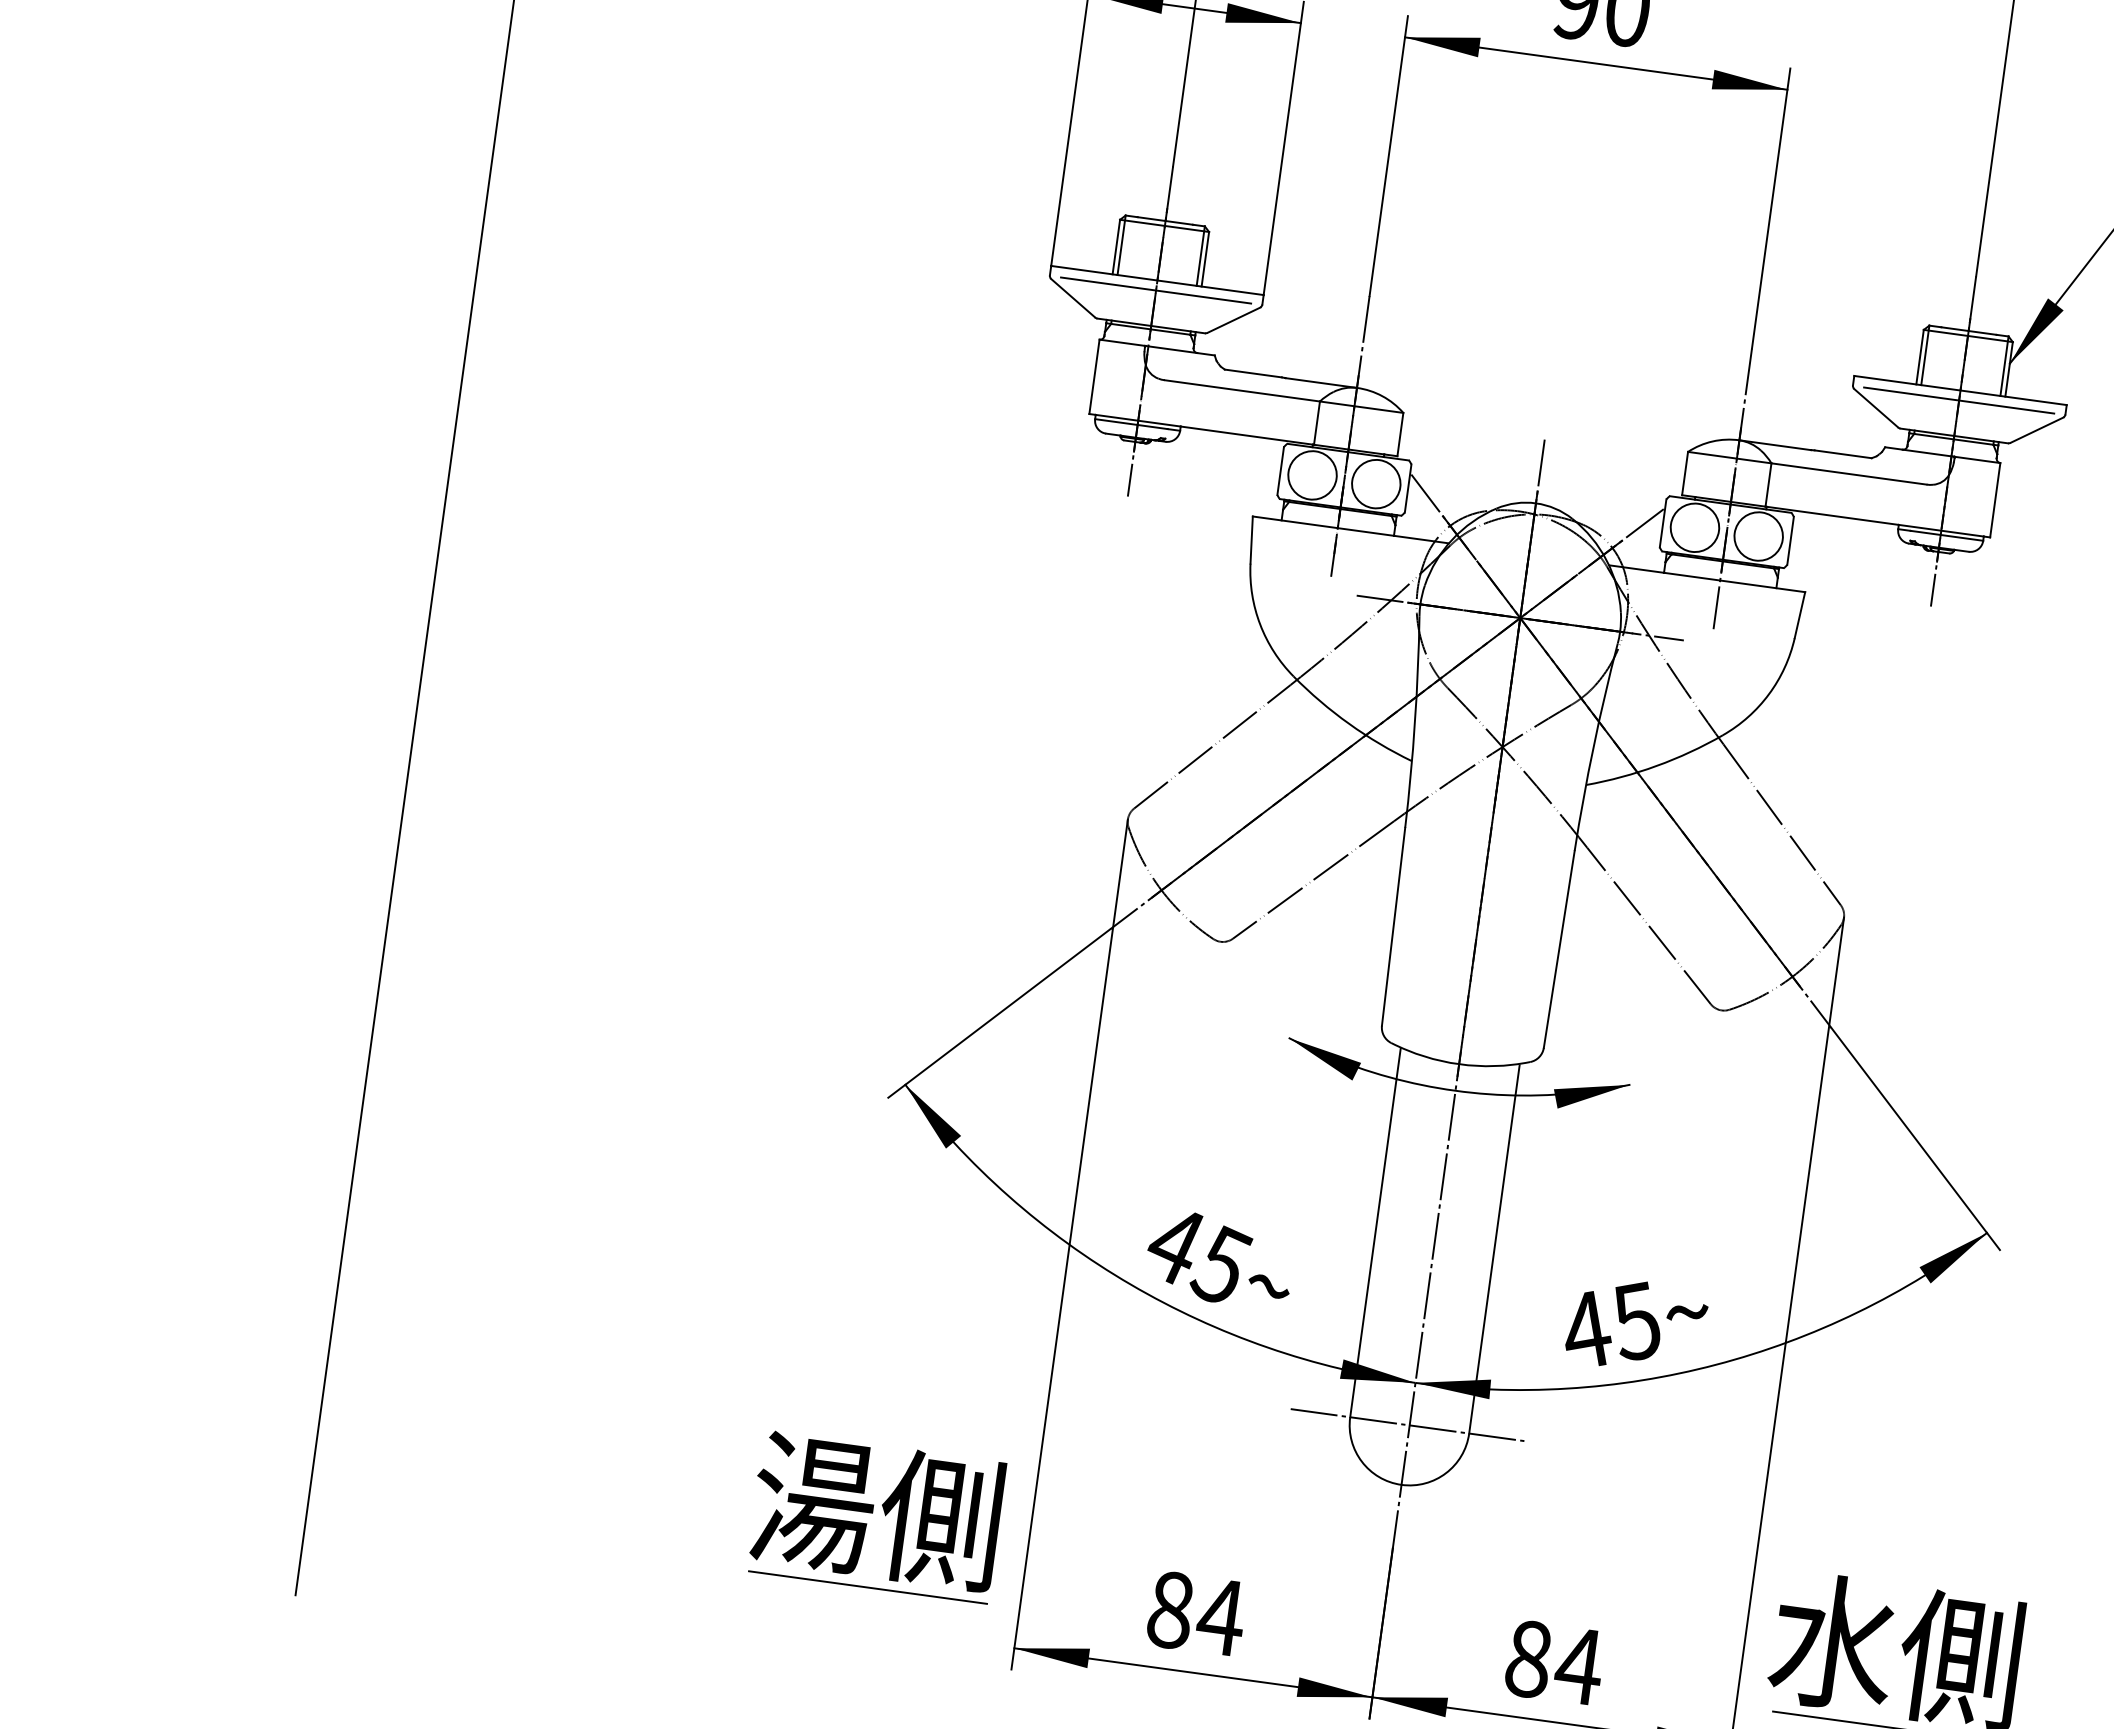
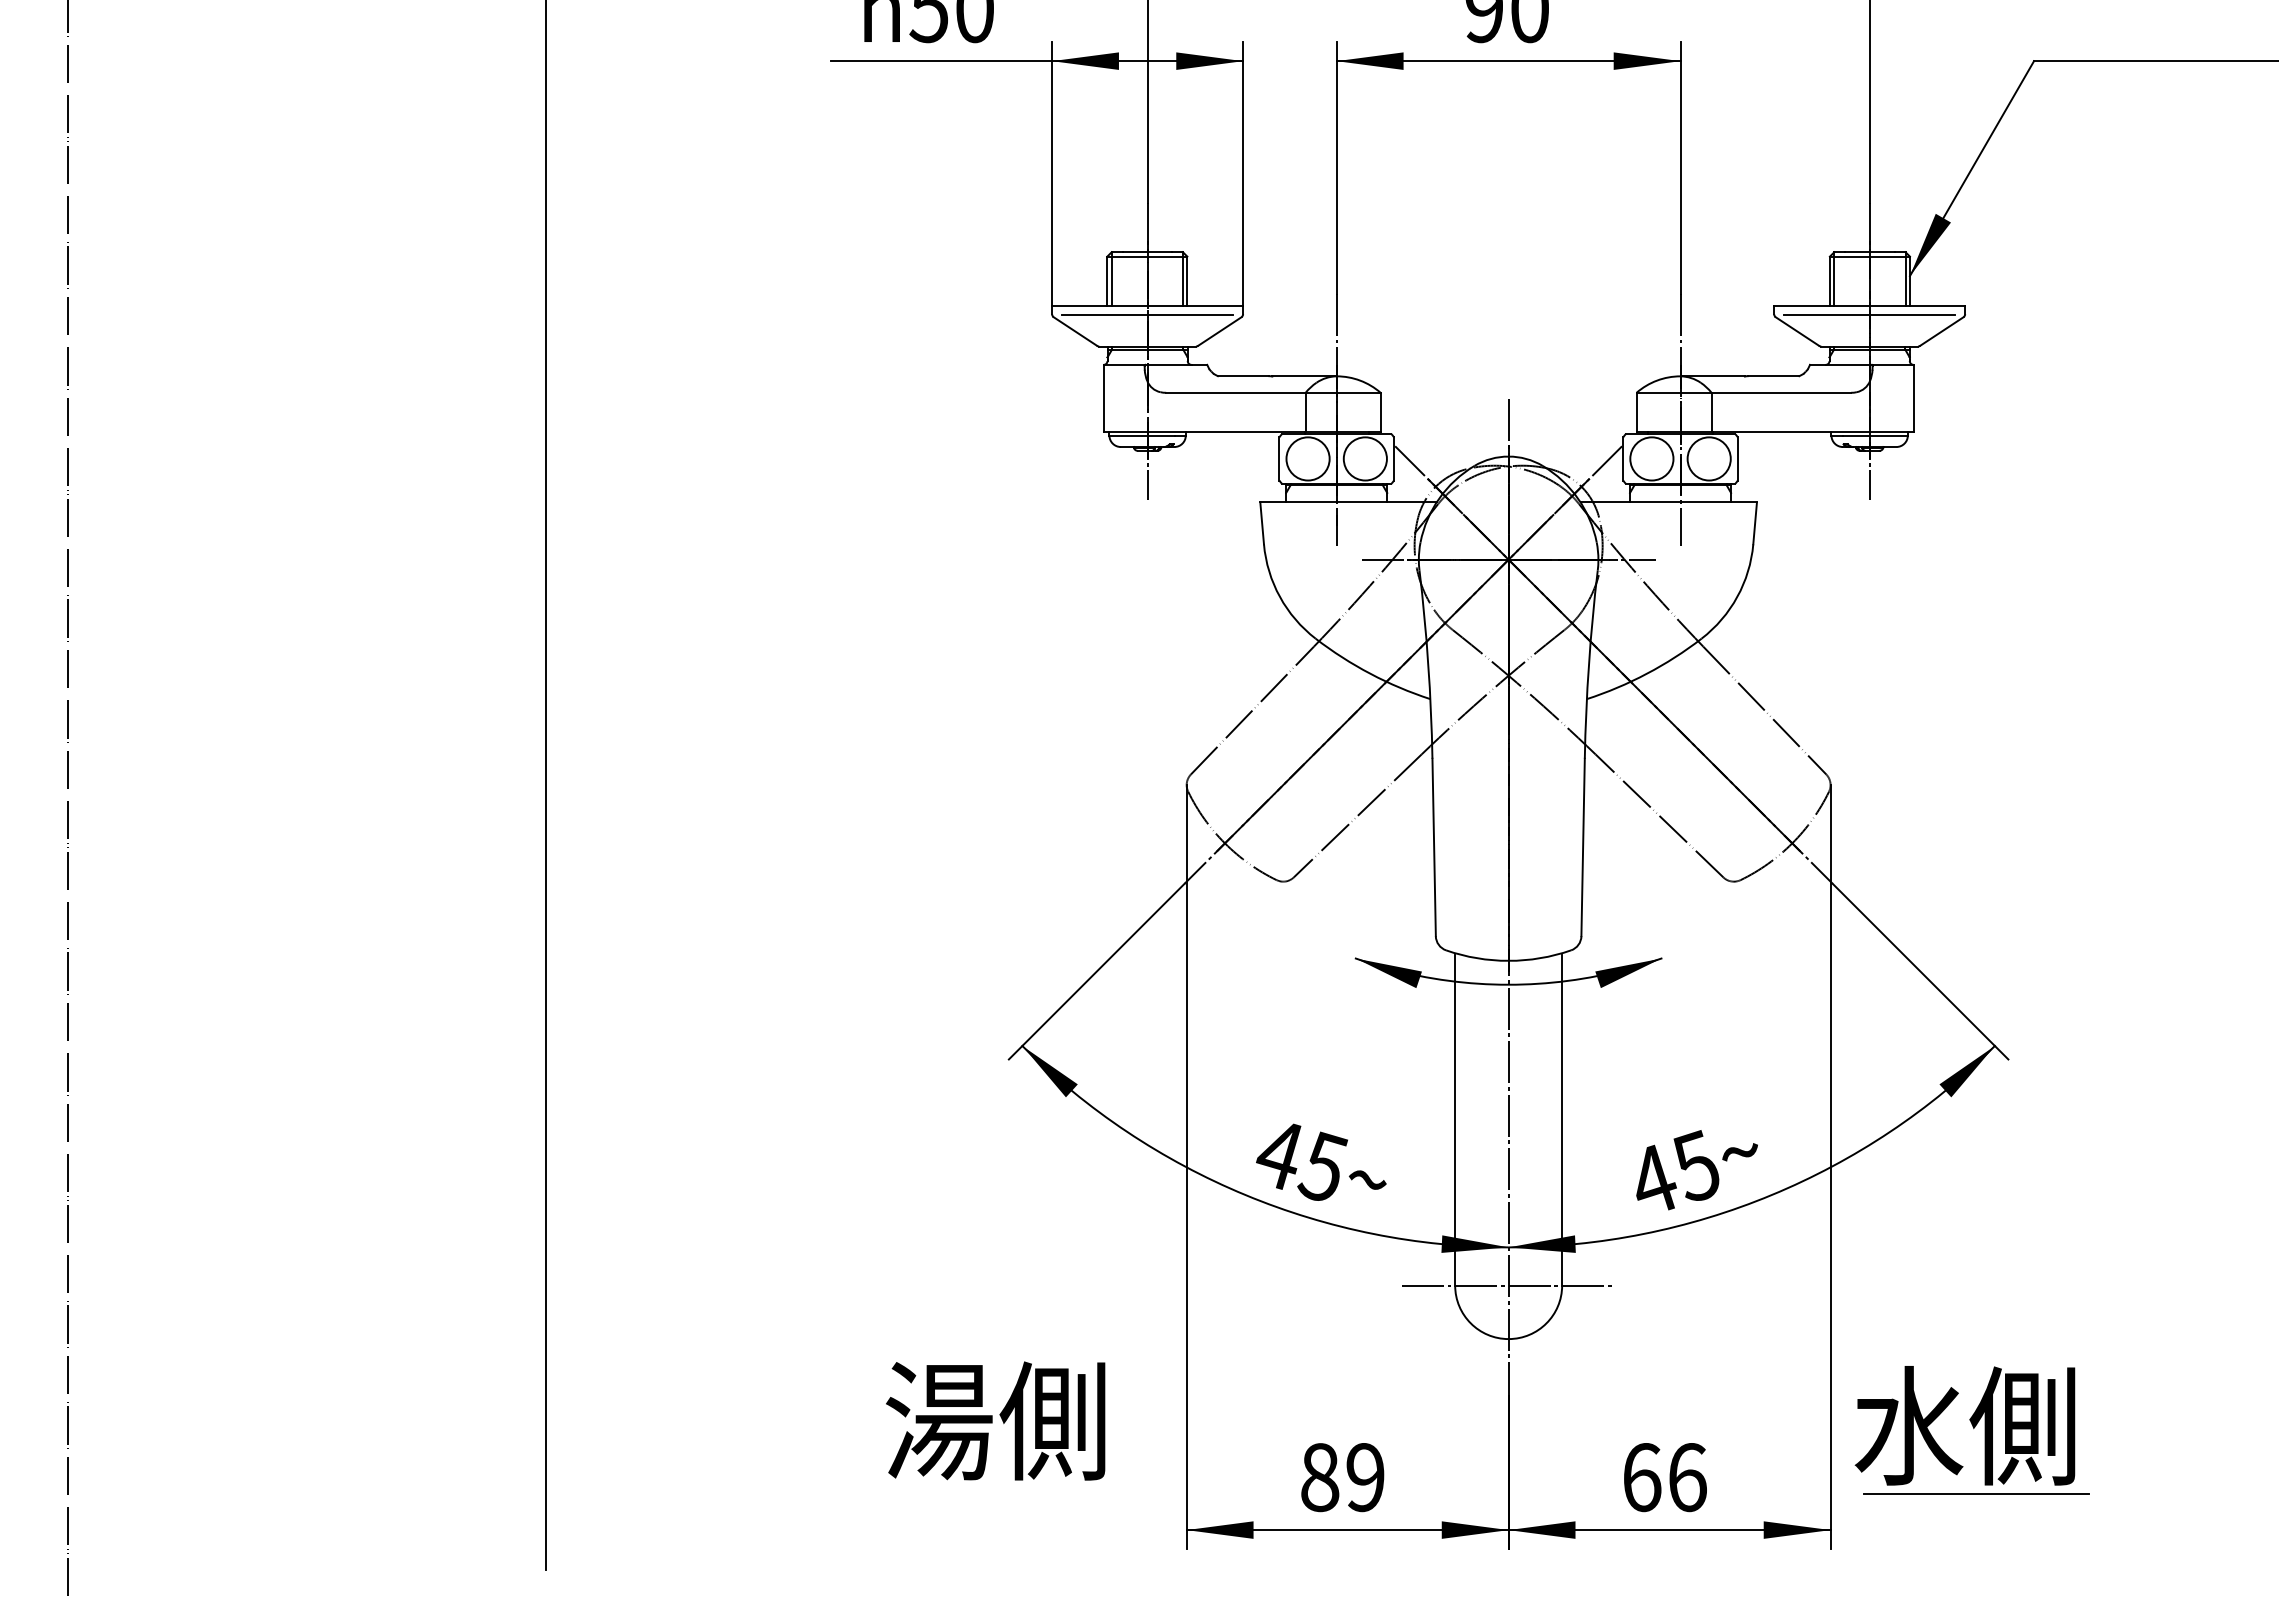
text: (876, 1510) -> (995, 1420), moved
line: (868, 1587) -> (1050, 1494), removed
text: (1221, 1617) -> (1365, 1477), 84 -> 89
text: (1554, 1662) -> (1665, 1477), 84 -> 66

